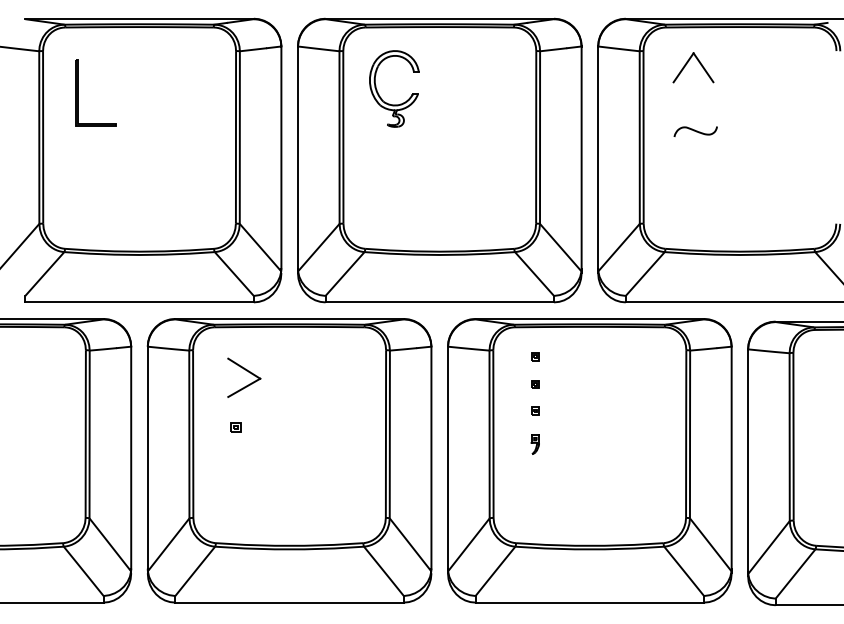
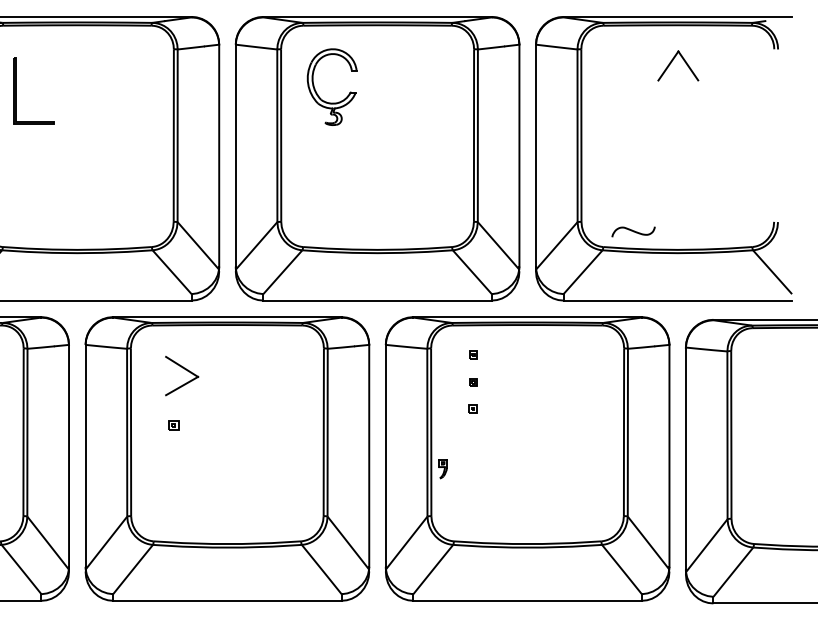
part: (688, 62) -> (673, 60), moved
curve: (695, 131) -> (633, 231), moved
part: (534, 444) -> (442, 468), moved

